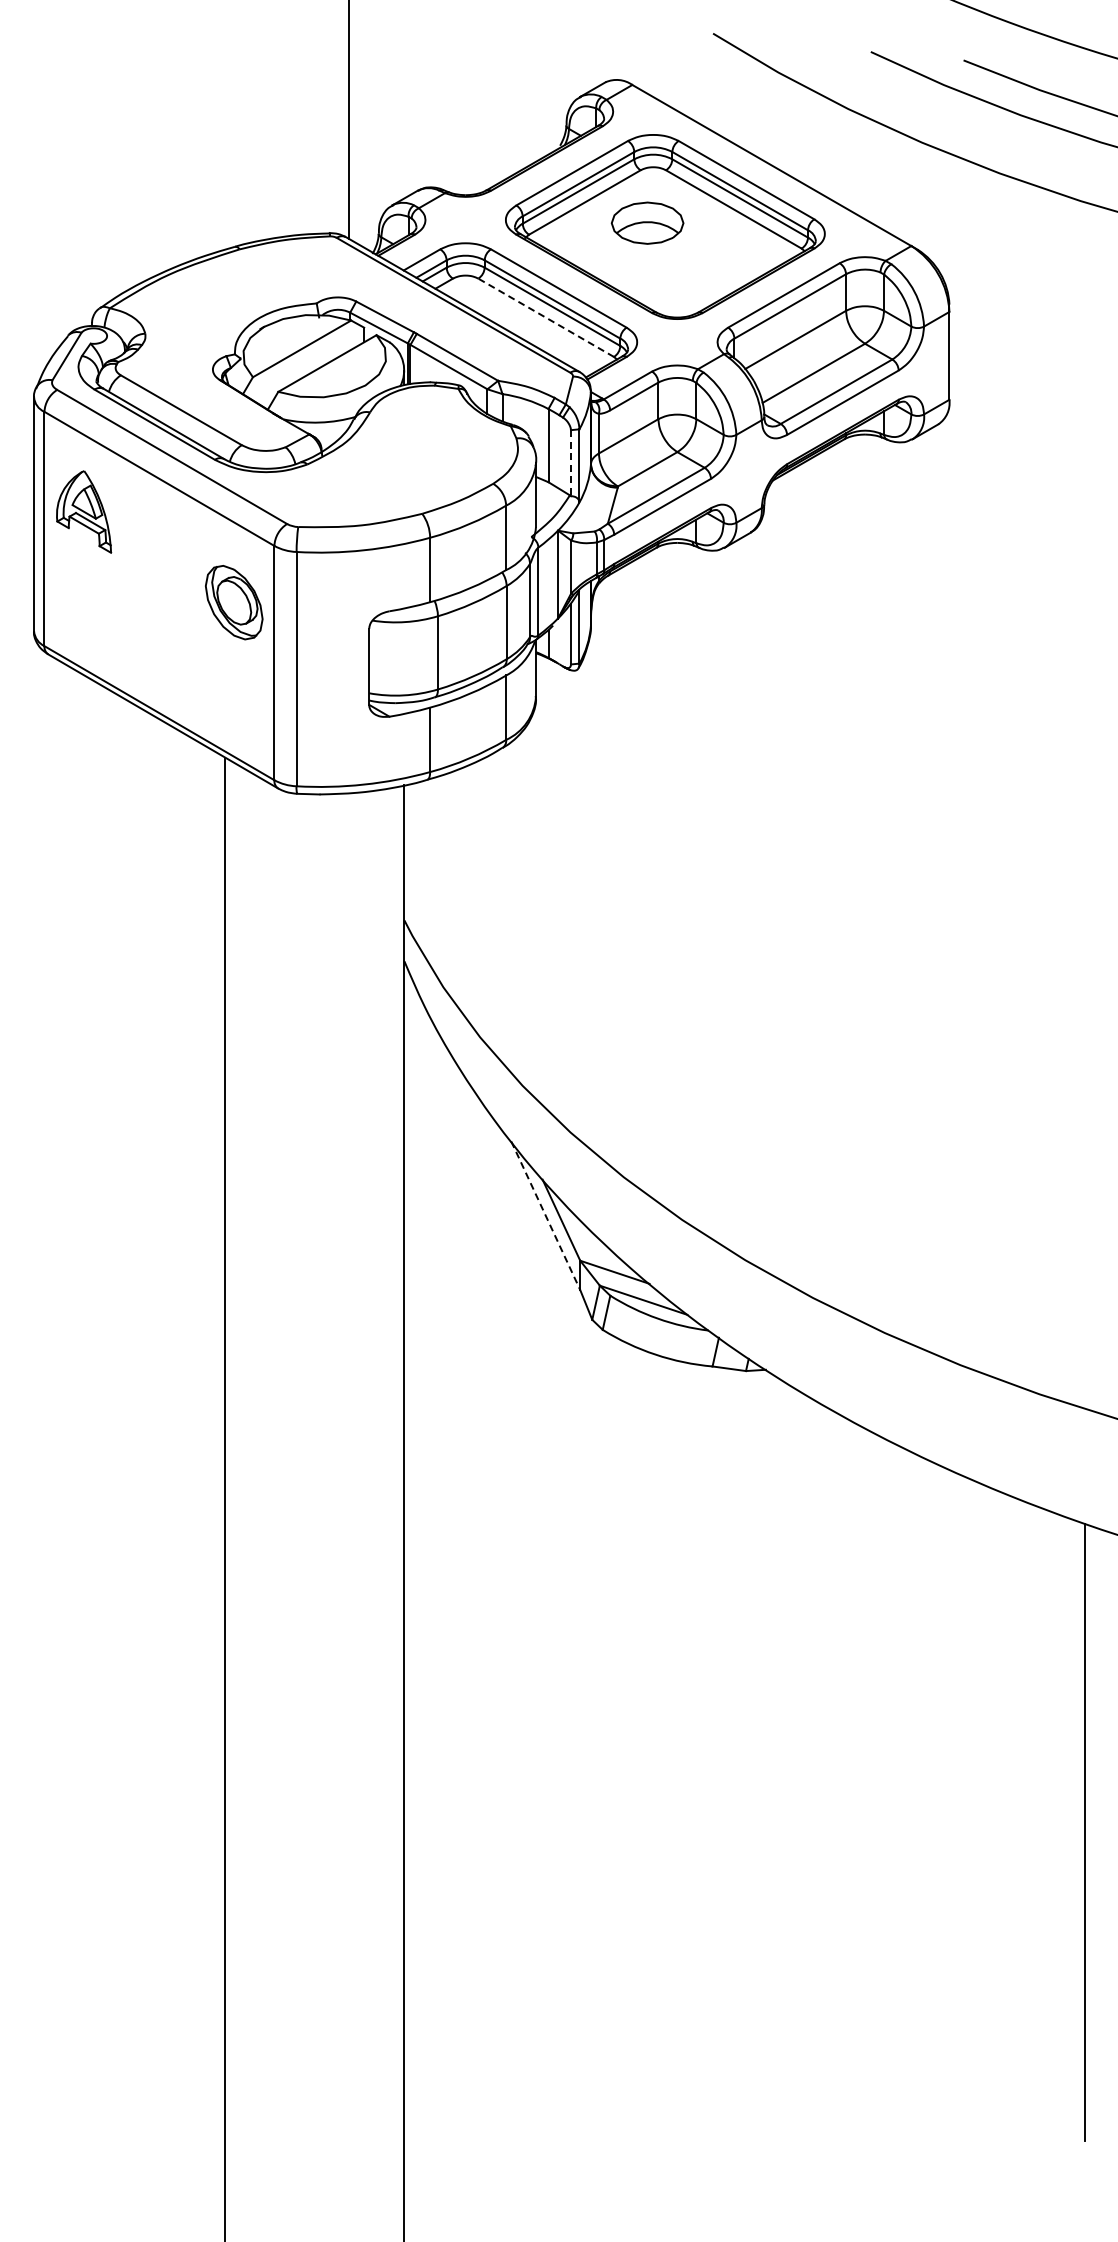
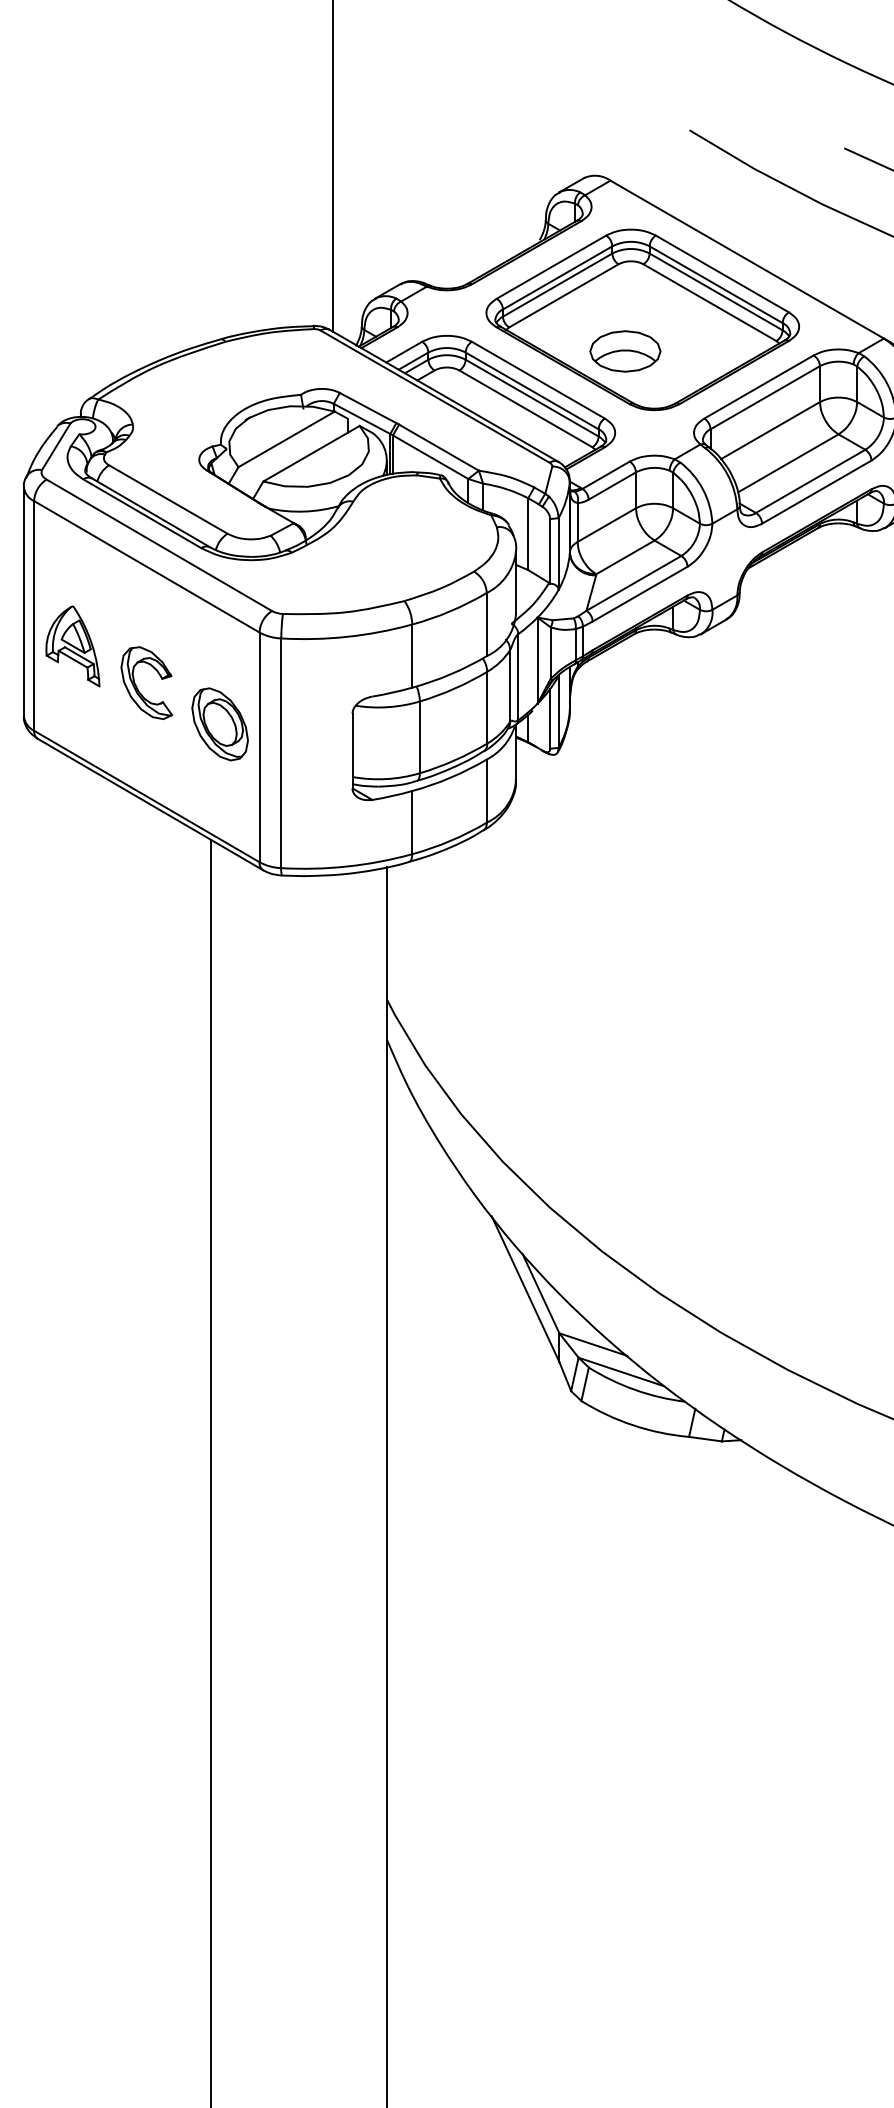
part: (647, 222) -> (625, 350), moved
line: (545, 317) -> (525, 408), dashed -> solid
line: (570, 463) -> (549, 551), dashed -> solid
part: (84, 511) -> (73, 645), moved
part: (150, 602) -> (138, 687), added
part: (234, 602) -> (220, 724), moved
line: (545, 1215) -> (525, 1288), dashed -> solid

